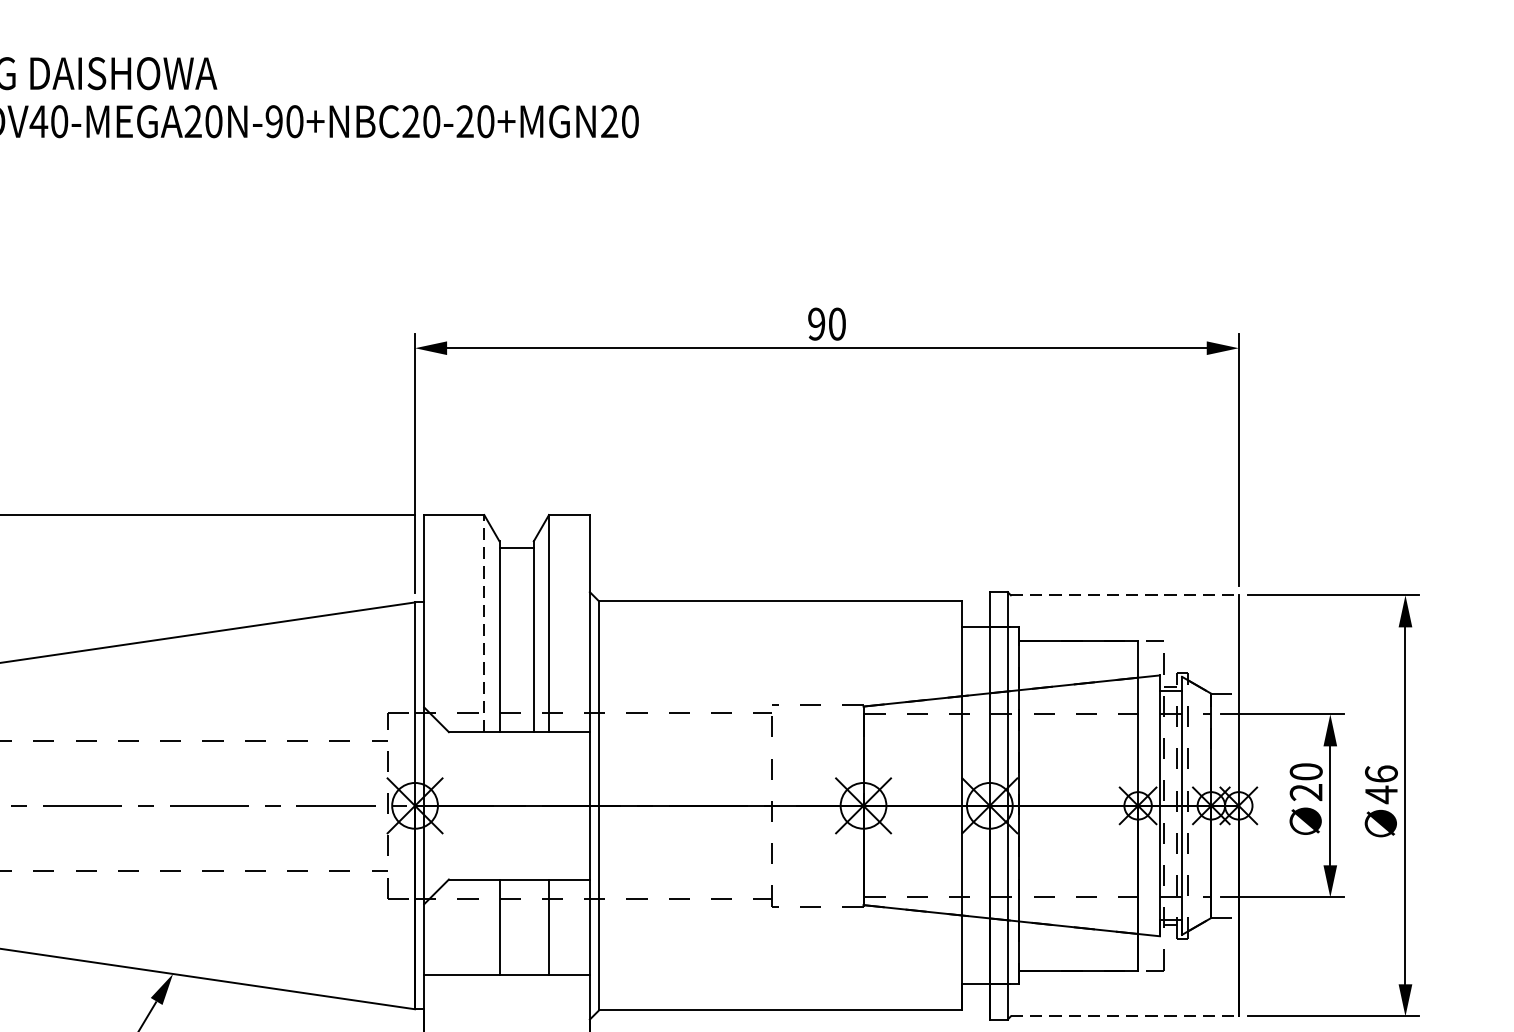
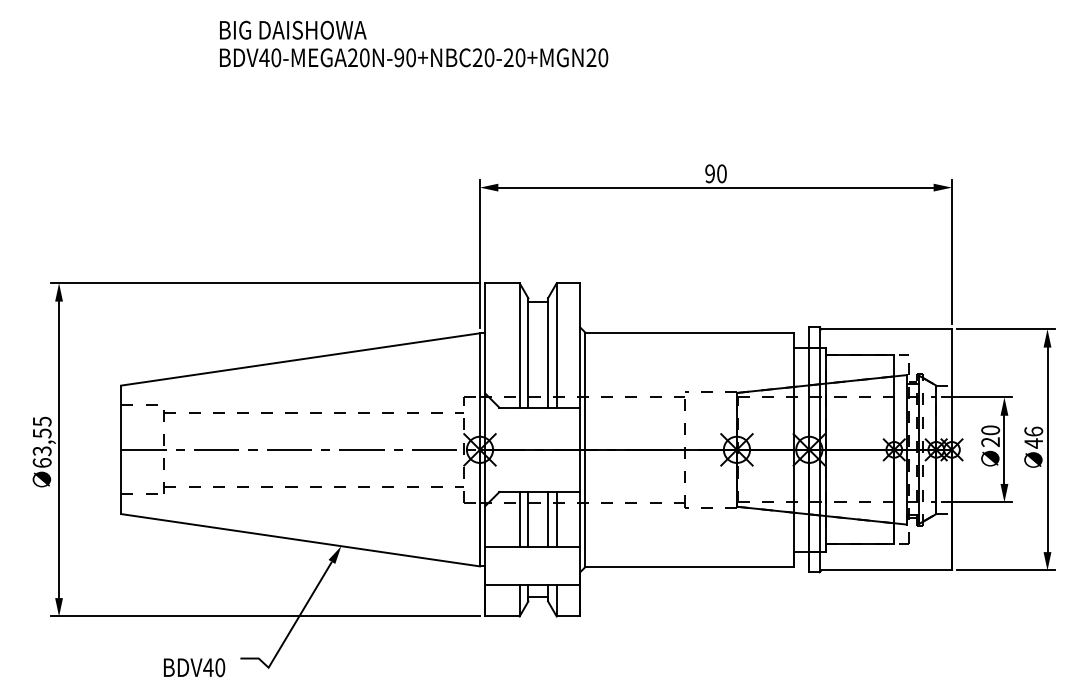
line: (1126, 595) -> (887, 329), dashed -> solid
line: (484, 621) -> (519, 344), dashed -> solid
line: (484, 927) -> (519, 519), added
line: (534, 927) -> (548, 519), added
line: (1126, 1016) -> (887, 570), dashed -> solid

